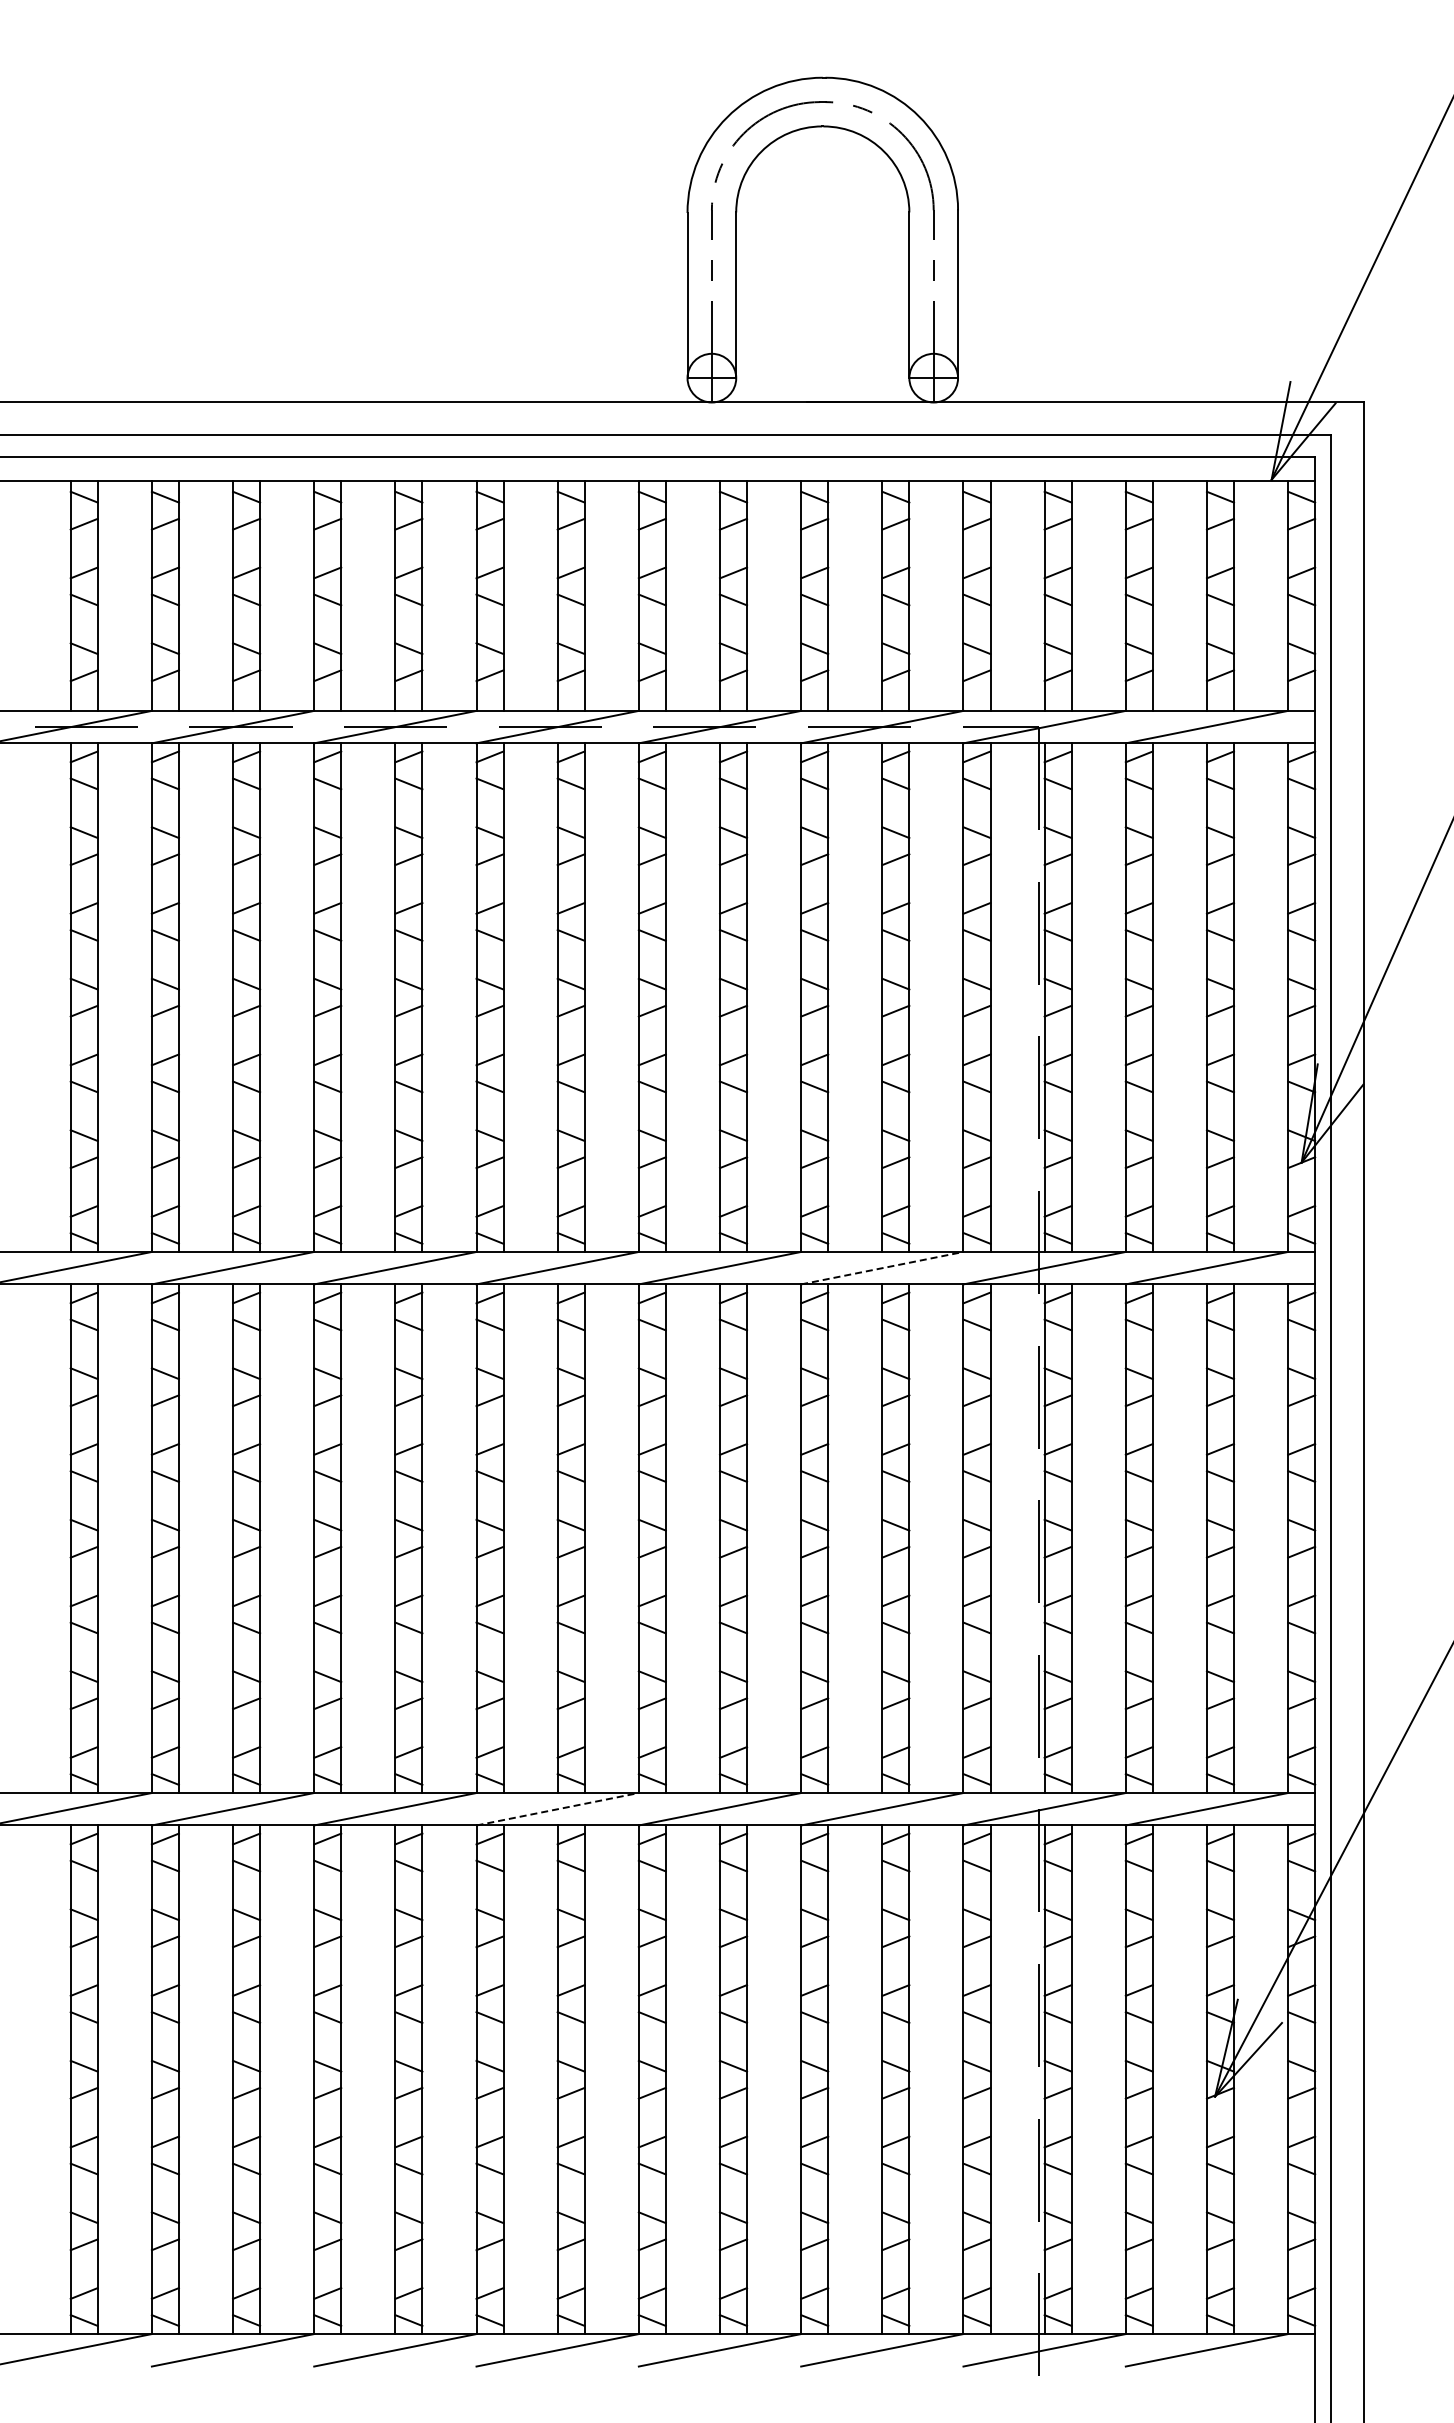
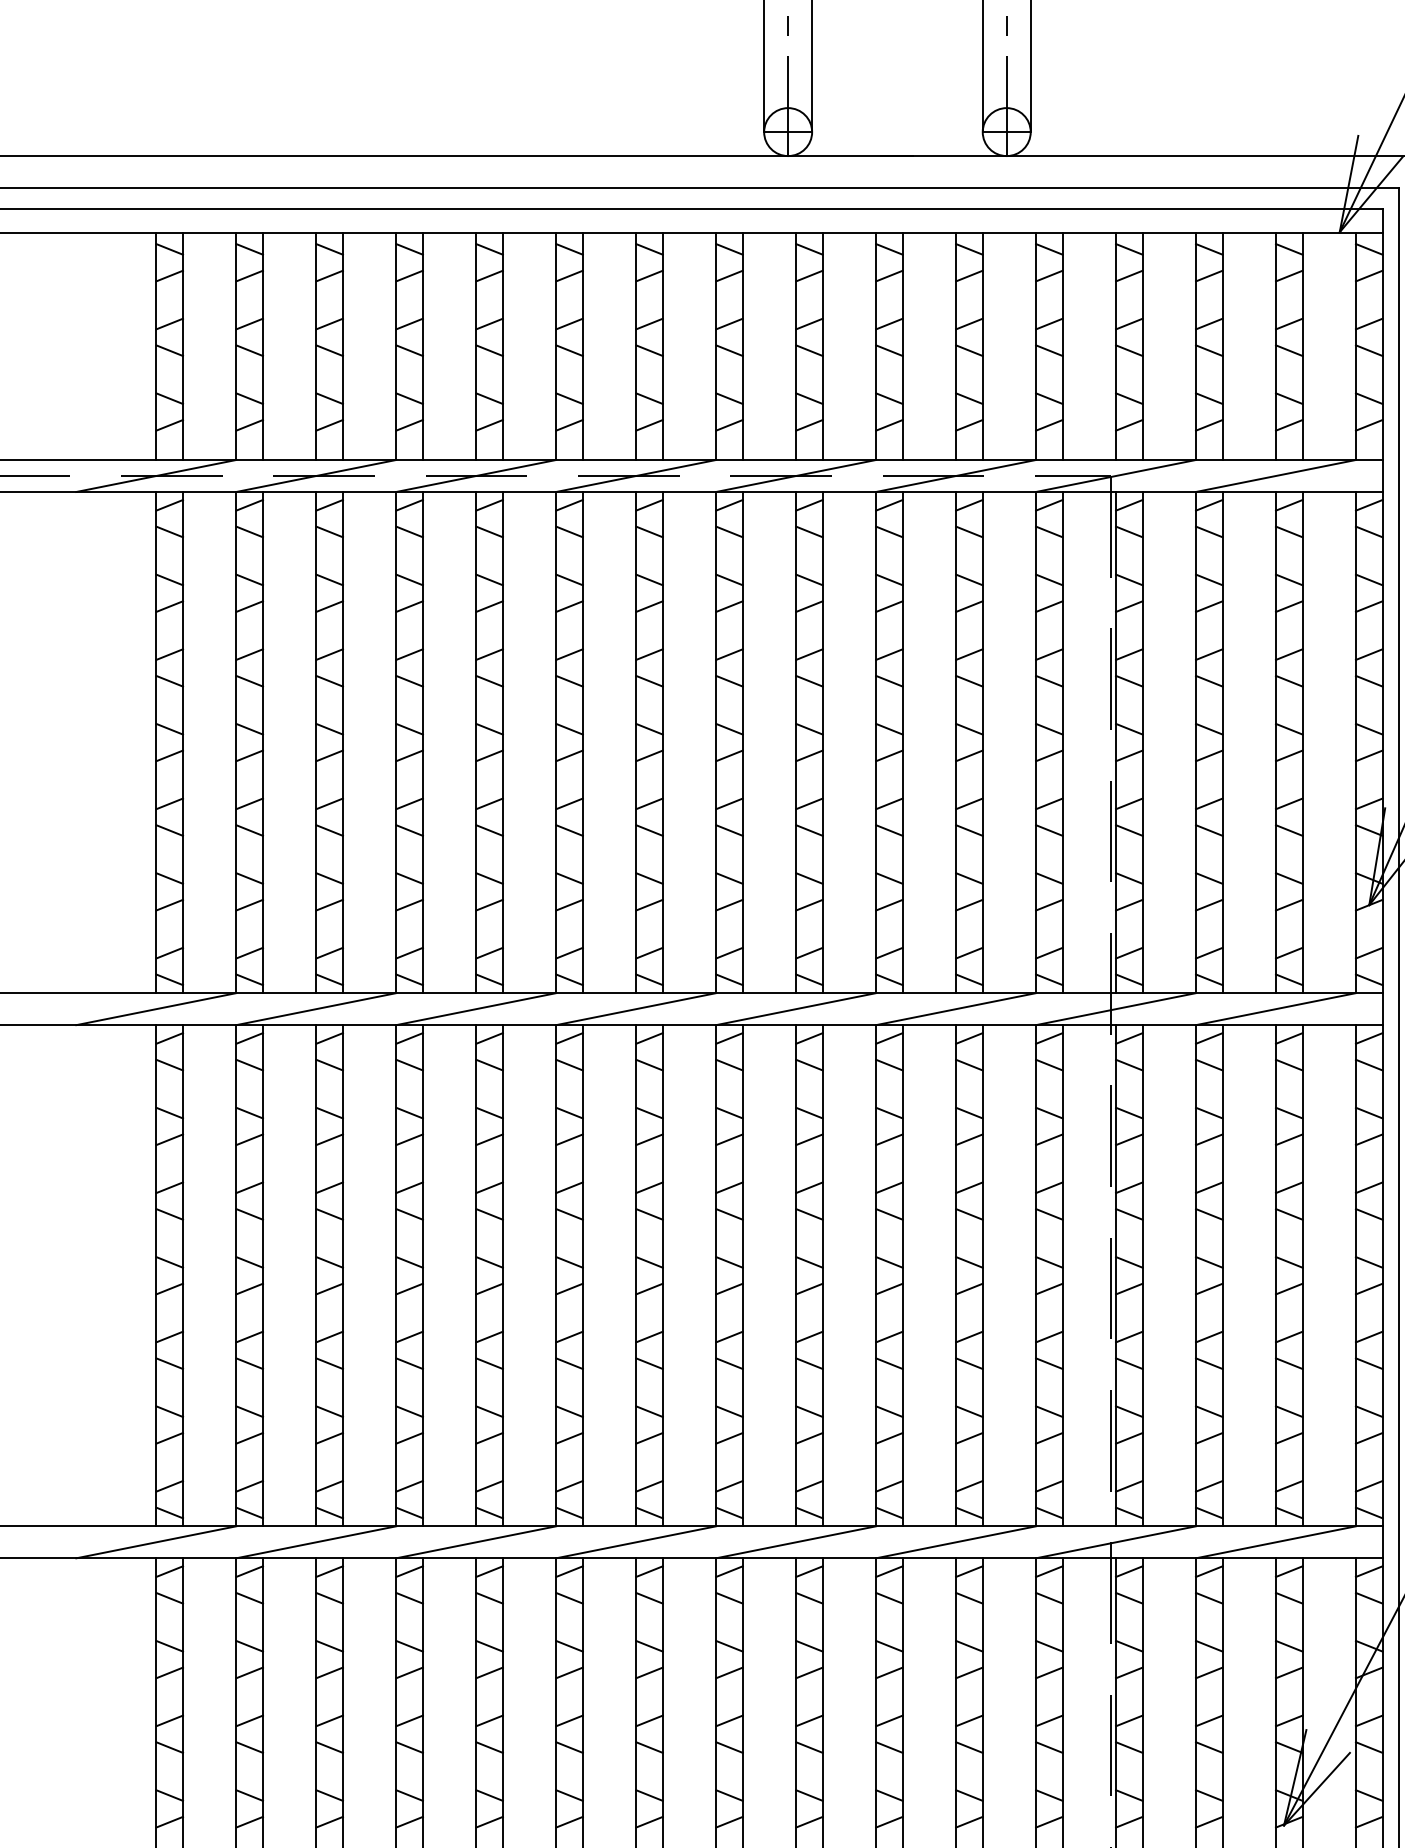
line: (882, 1268) -> (956, 1009), dashed -> solid
line: (557, 1809) -> (636, 1542), dashed -> solid

